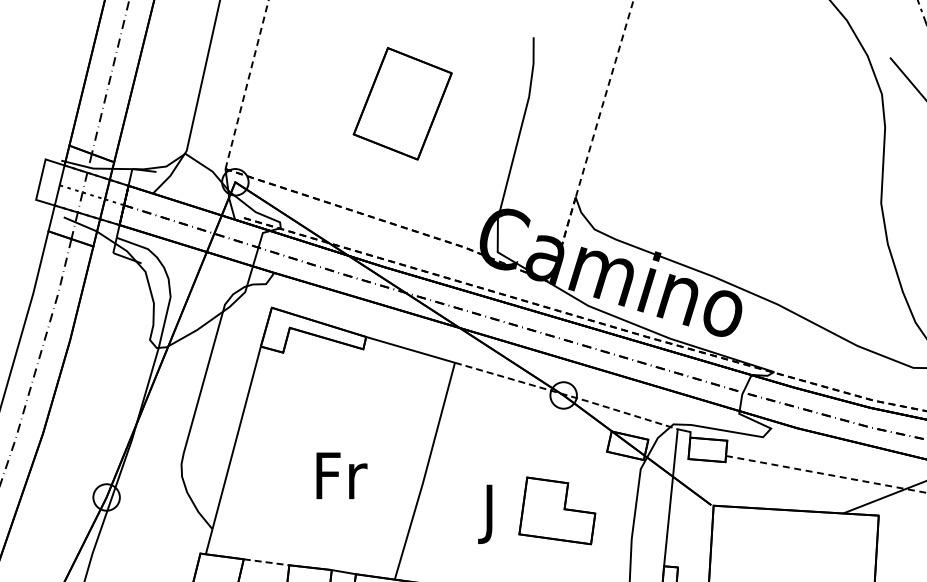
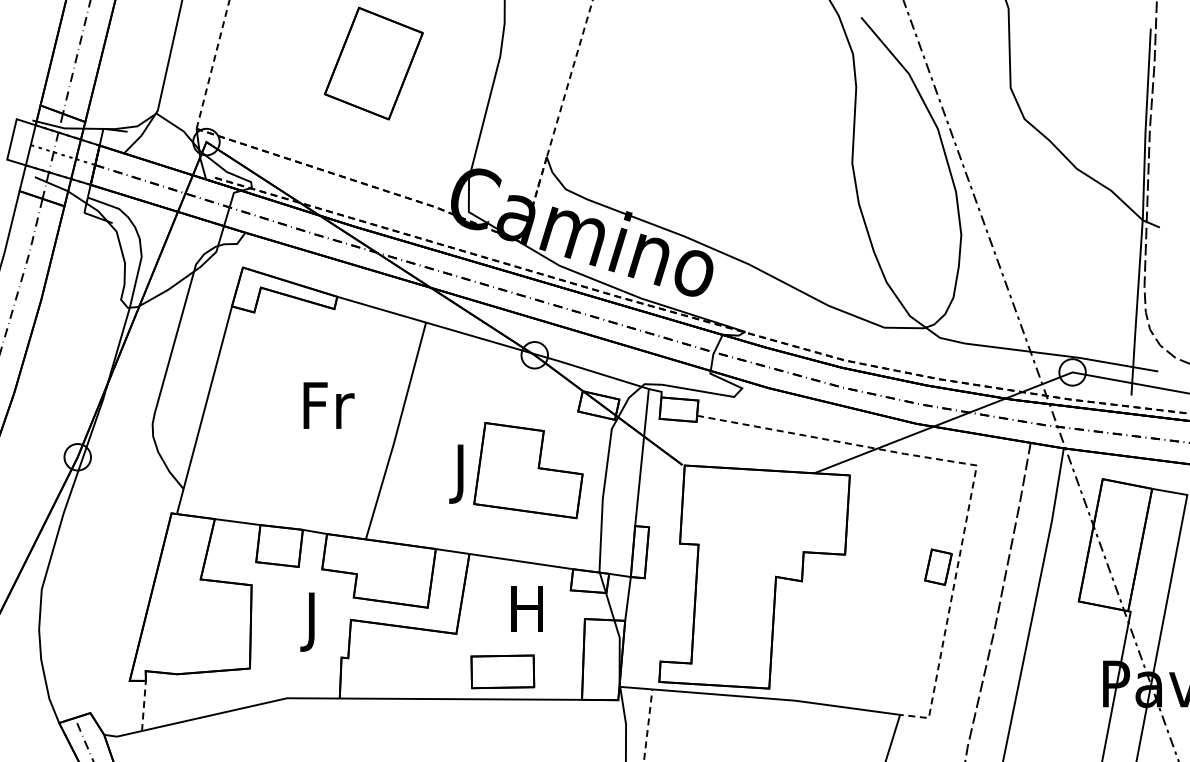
line: (567, 395) -> (538, 355), dashed -> solid
text: (341, 475) -> (328, 405), moved
part: (557, 510) -> (528, 470), size x1.43
line: (266, 562) -> (237, 522), dashed -> solid

